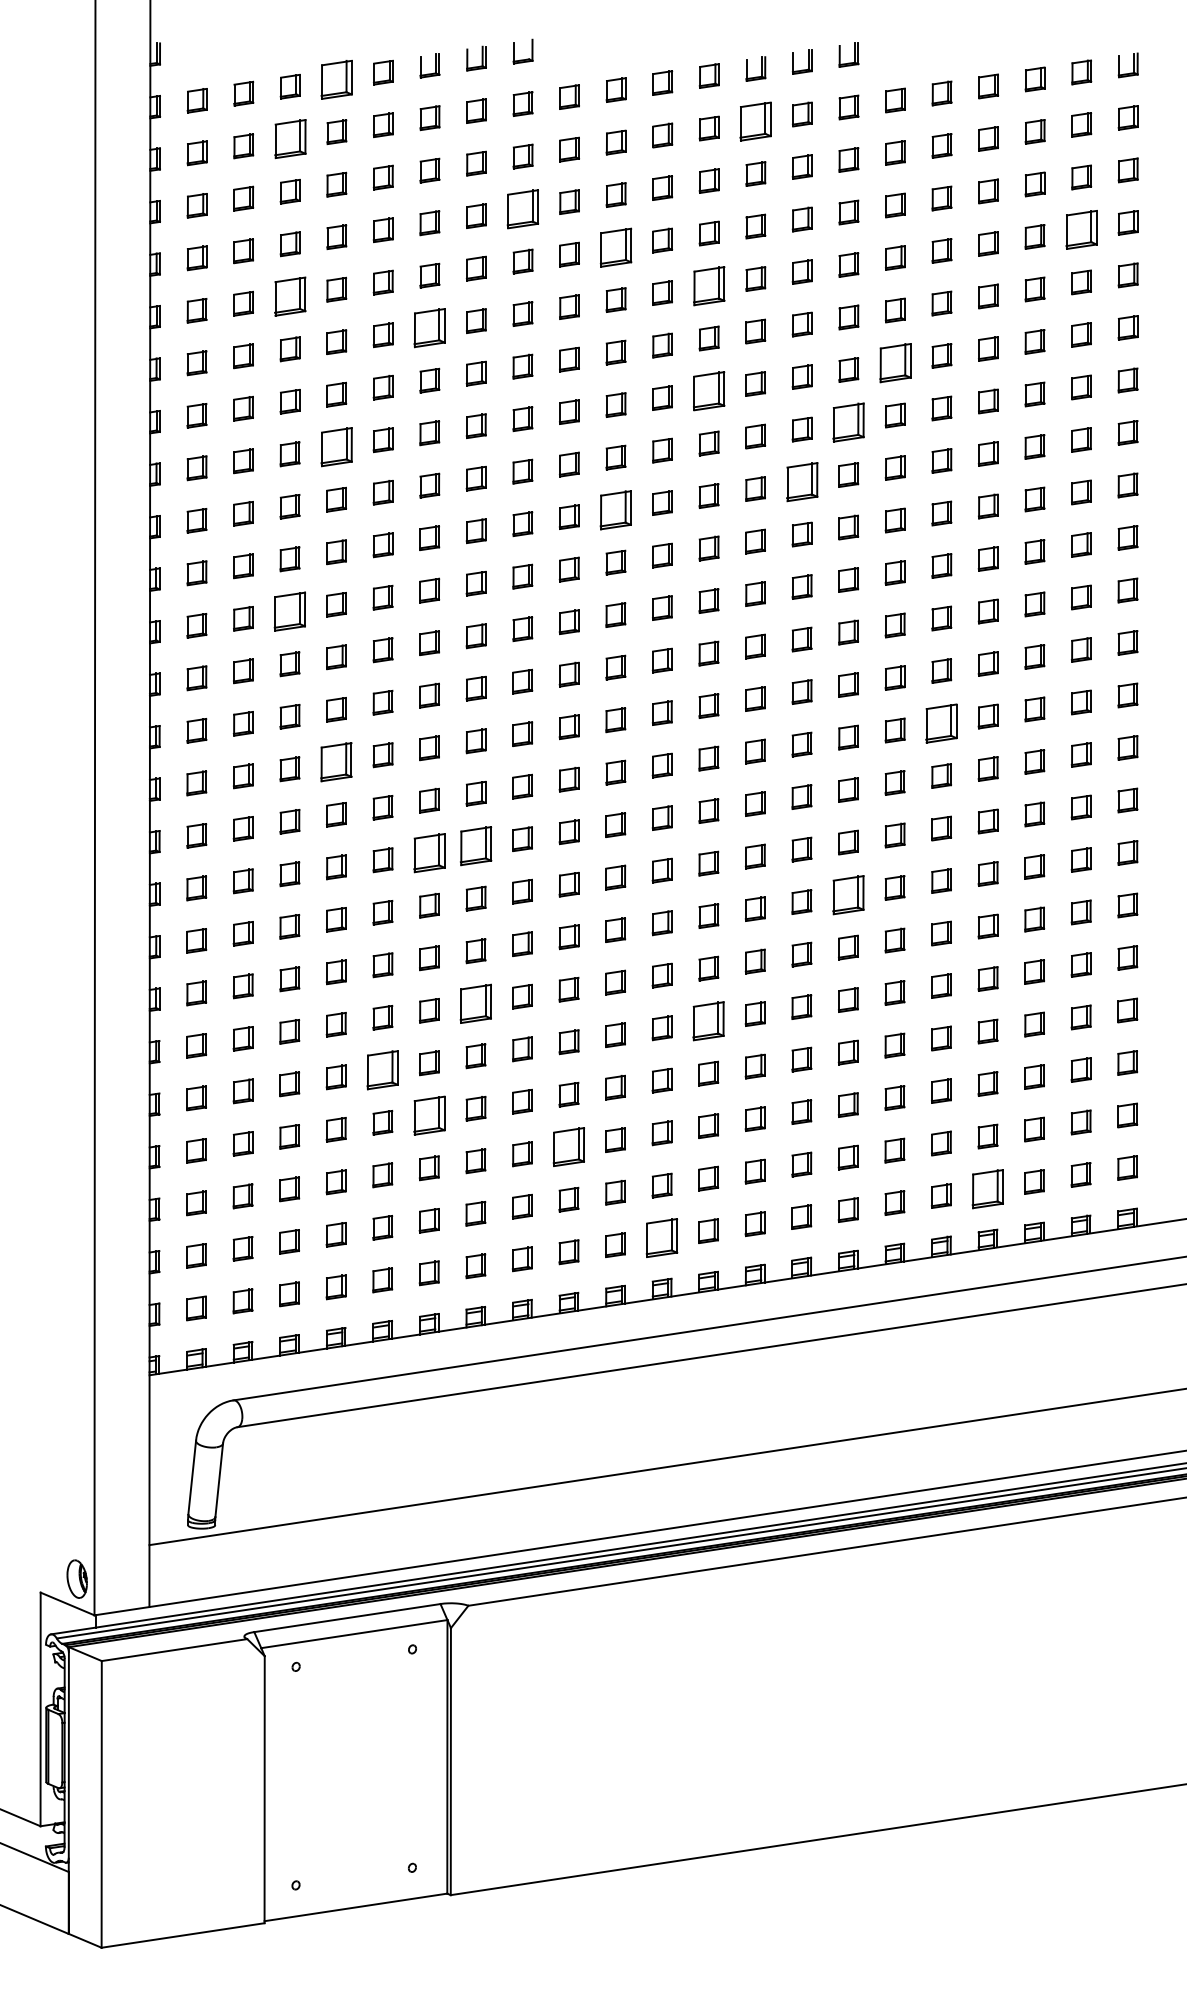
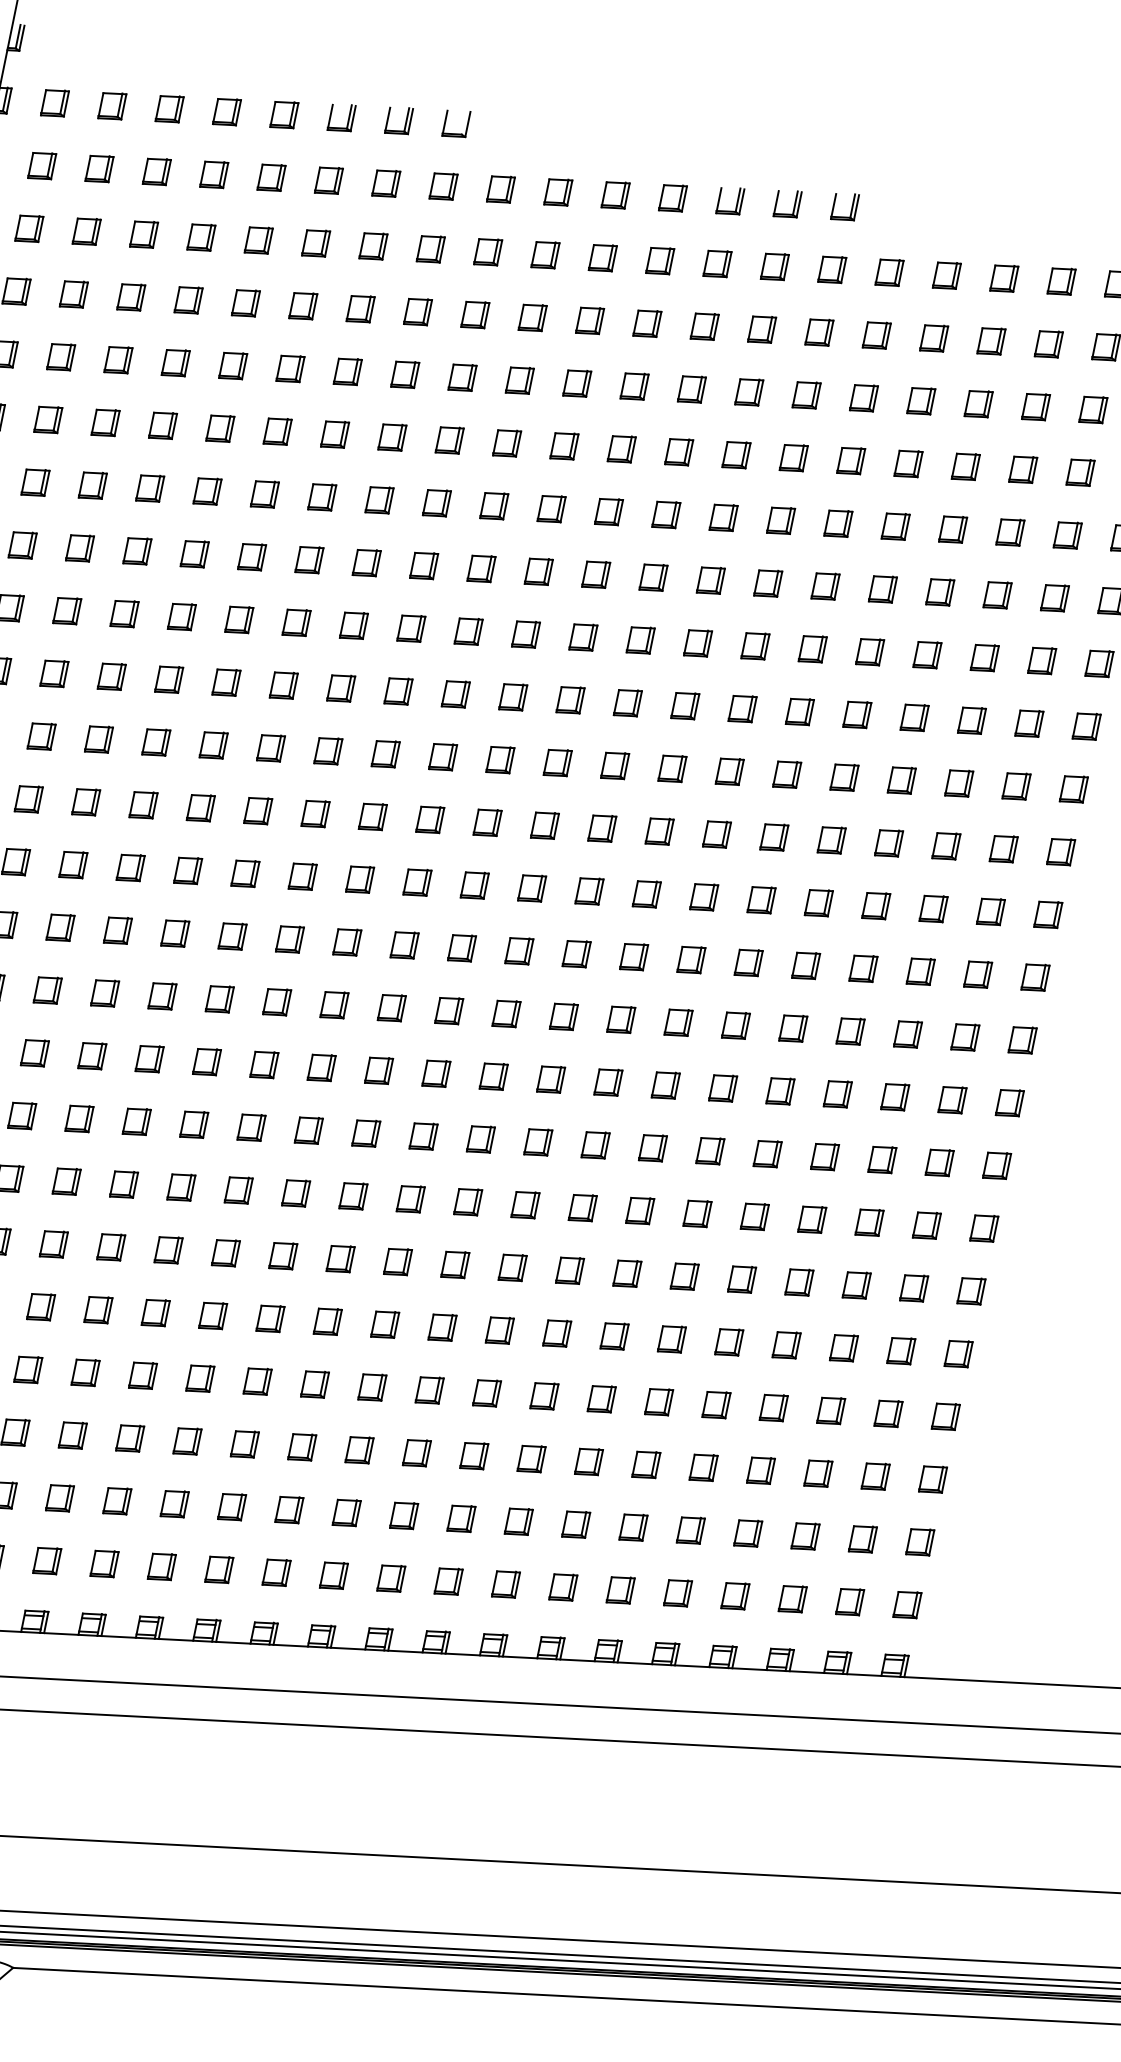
part: (336, 79) -> (226, 111), size x0.62
part: (755, 121) -> (717, 263), size x0.62
part: (289, 139) -> (155, 172), size x0.62
part: (522, 208) -> (417, 311), size x0.62
part: (1081, 229) -> (1080, 472), size x0.62
part: (615, 247) -> (519, 380), size x0.62
part: (708, 285) -> (621, 448), size x0.62
part: (289, 296) -> (117, 359), size x0.62
part: (429, 328) -> (277, 431), size x0.62
part: (894, 362) -> (824, 585), size x0.62
part: (708, 390) -> (595, 573), size x0.62
part: (848, 422) -> (755, 646), size x0.62
part: (336, 447) -> (137, 551), size x0.62
part: (801, 481) -> (684, 705), size x0.62
part: (615, 509) -> (455, 693), size x0.62
part: (289, 611) -> (41, 736), size x0.62
part: (941, 723) -> (793, 1028), size x0.62
part: (336, 762) -> (60, 928), size x0.62
part: (475, 846) -> (206, 1062), size x0.62
part: (429, 853) -> (149, 1059), size x0.62
part: (848, 894) -> (640, 1210), size x0.62
part: (475, 1003) -> (168, 1249), size x0.62
part: (708, 1020) -> (442, 1326), size x0.62
part: (382, 1070) -> (40, 1307), size x0.62
part: (428, 1115) -> (84, 1372), size x0.62
part: (568, 1147) -> (244, 1444), size x0.62
part: (987, 1188) -> (734, 1595), size x0.62
part: (661, 1238) -> (333, 1575), size x0.62

